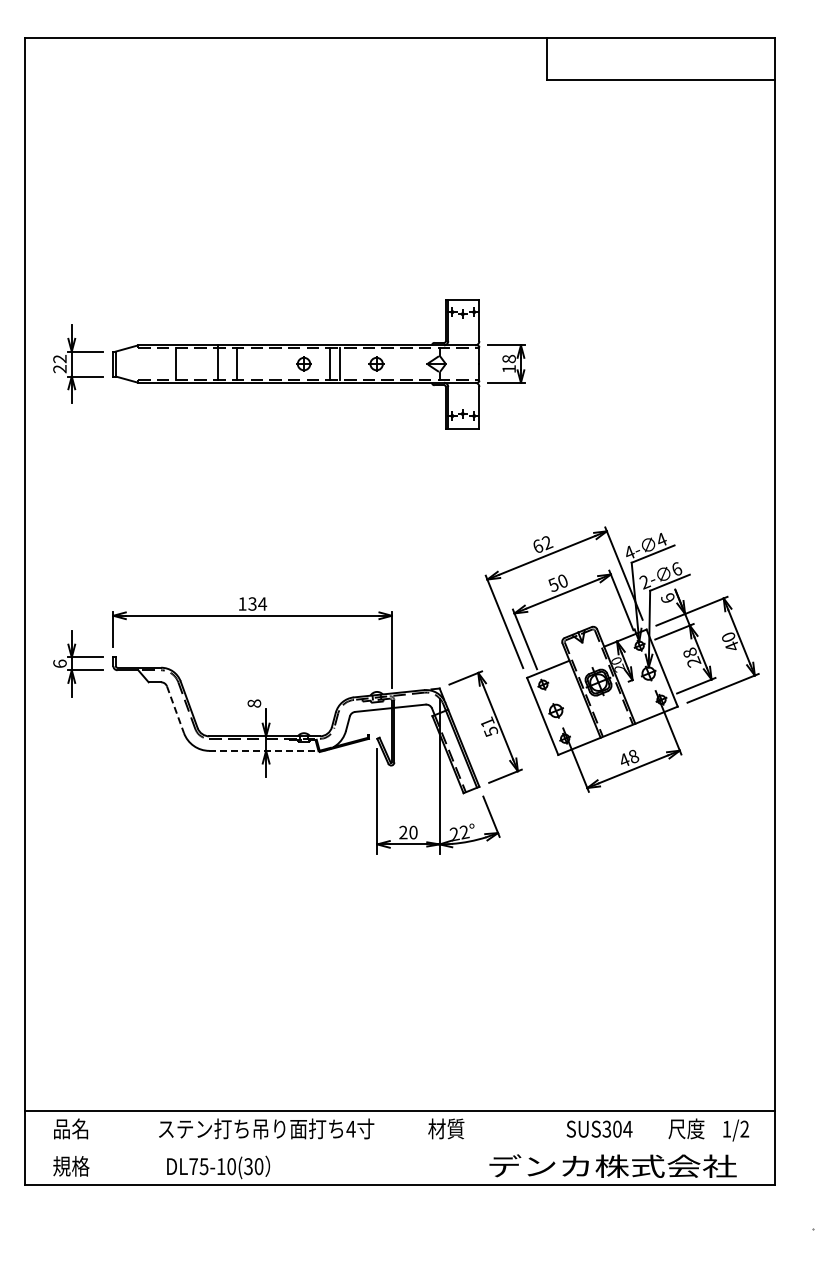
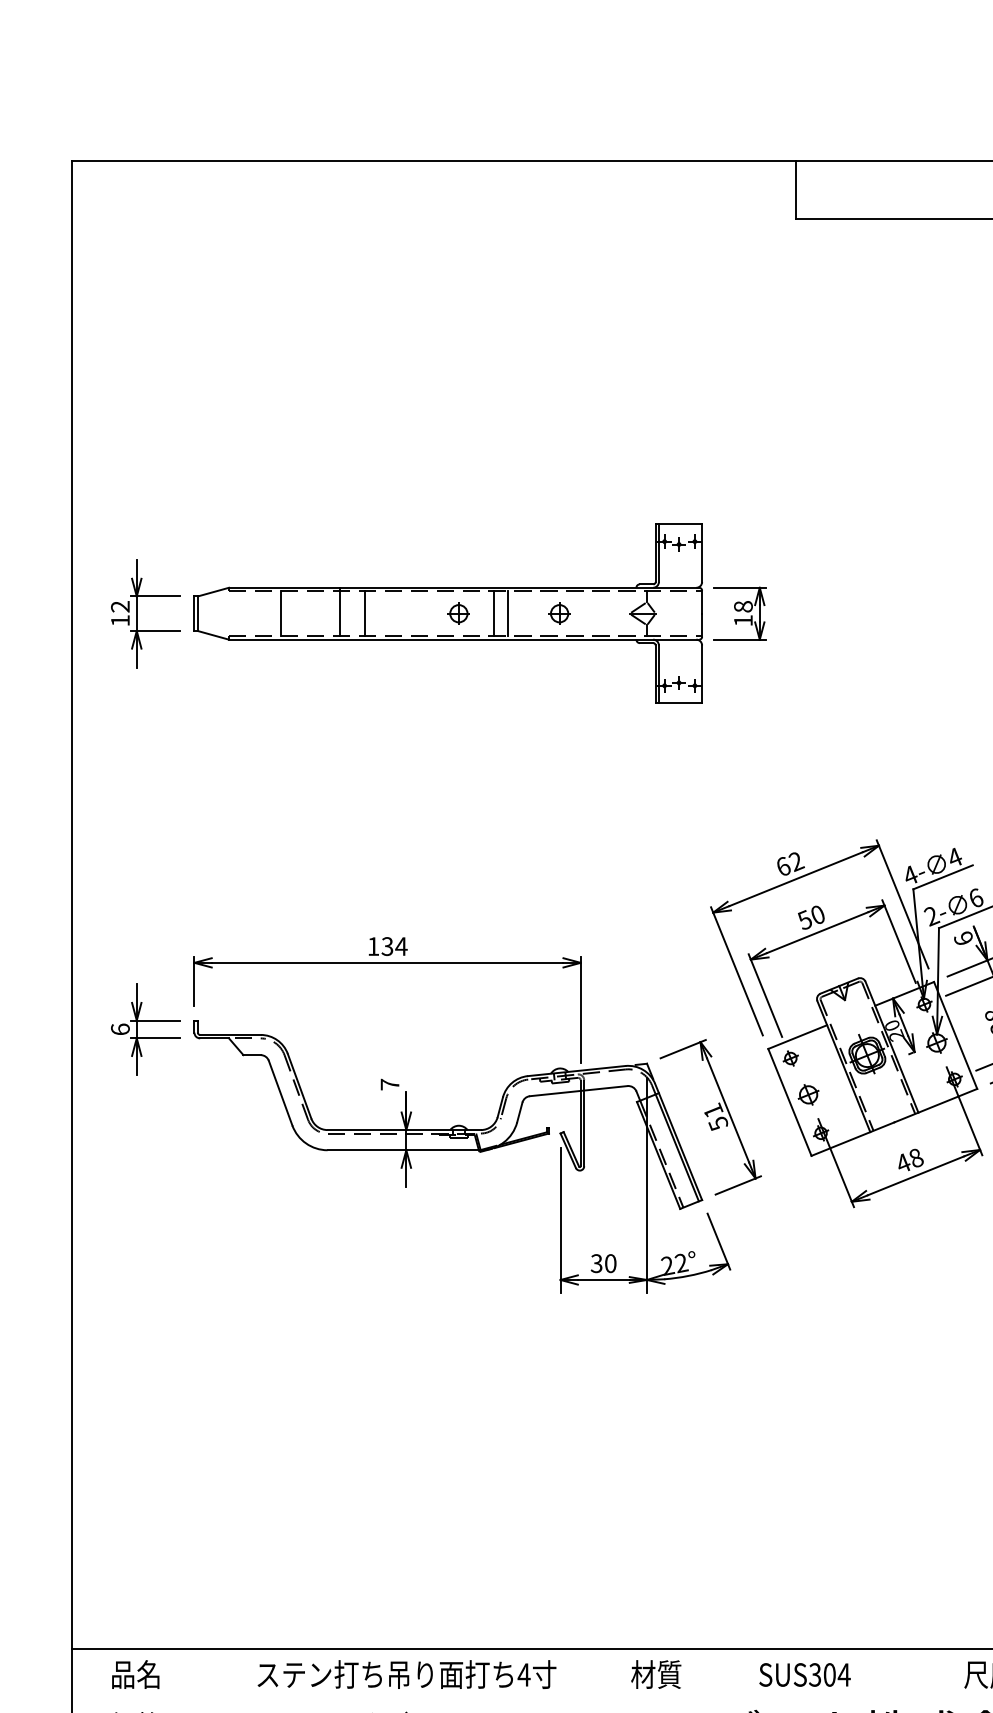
text: (59, 369) -> (119, 621), 22 -> 12
text: (254, 703) -> (390, 1084), 8 -> 7
line: (175, 709) -> (280, 1092), dashed -> solid
line: (265, 750) -> (405, 1149), dashed -> solid
text: (403, 832) -> (596, 1263), 20 -> 30
text: (599, 1128) -> (804, 1673), moved

